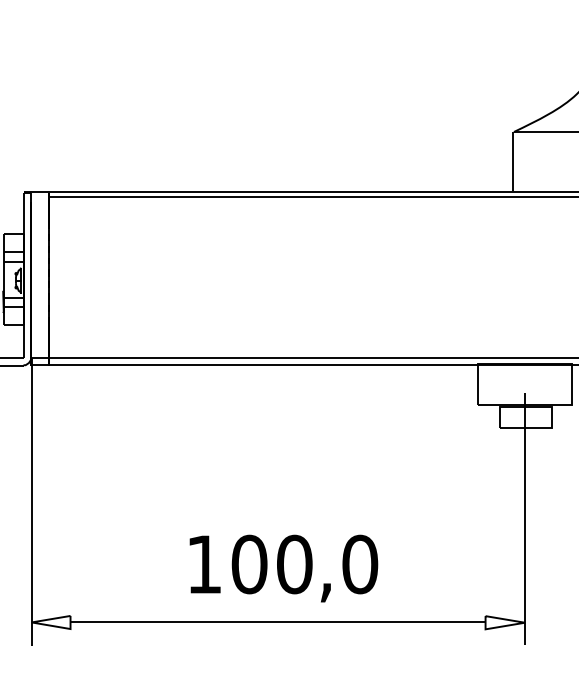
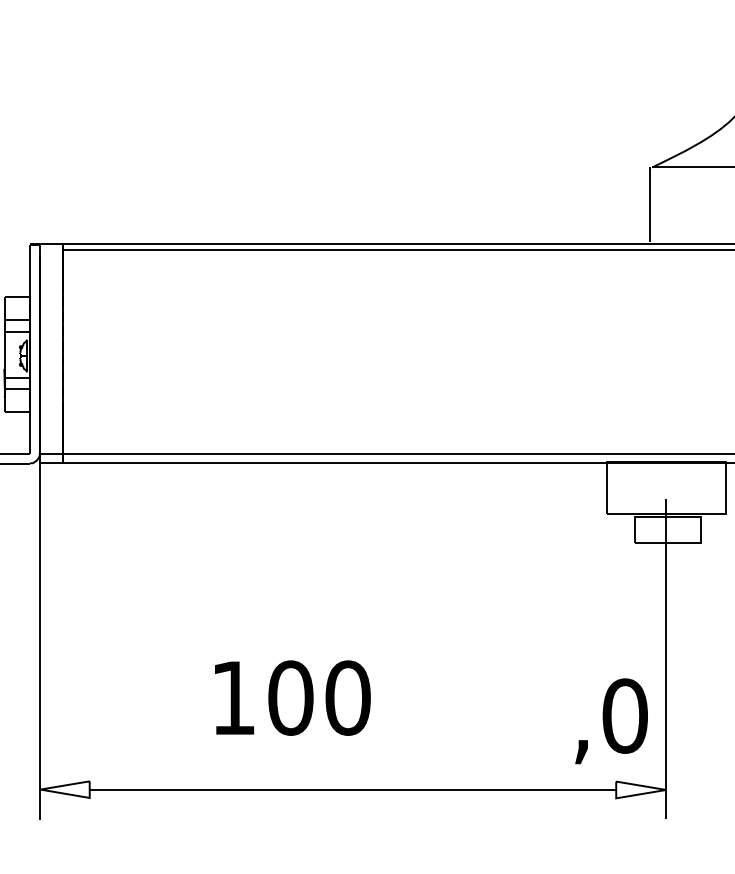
text: (250, 564) -> (292, 697), moved
text: (349, 568) -> (611, 721), moved

